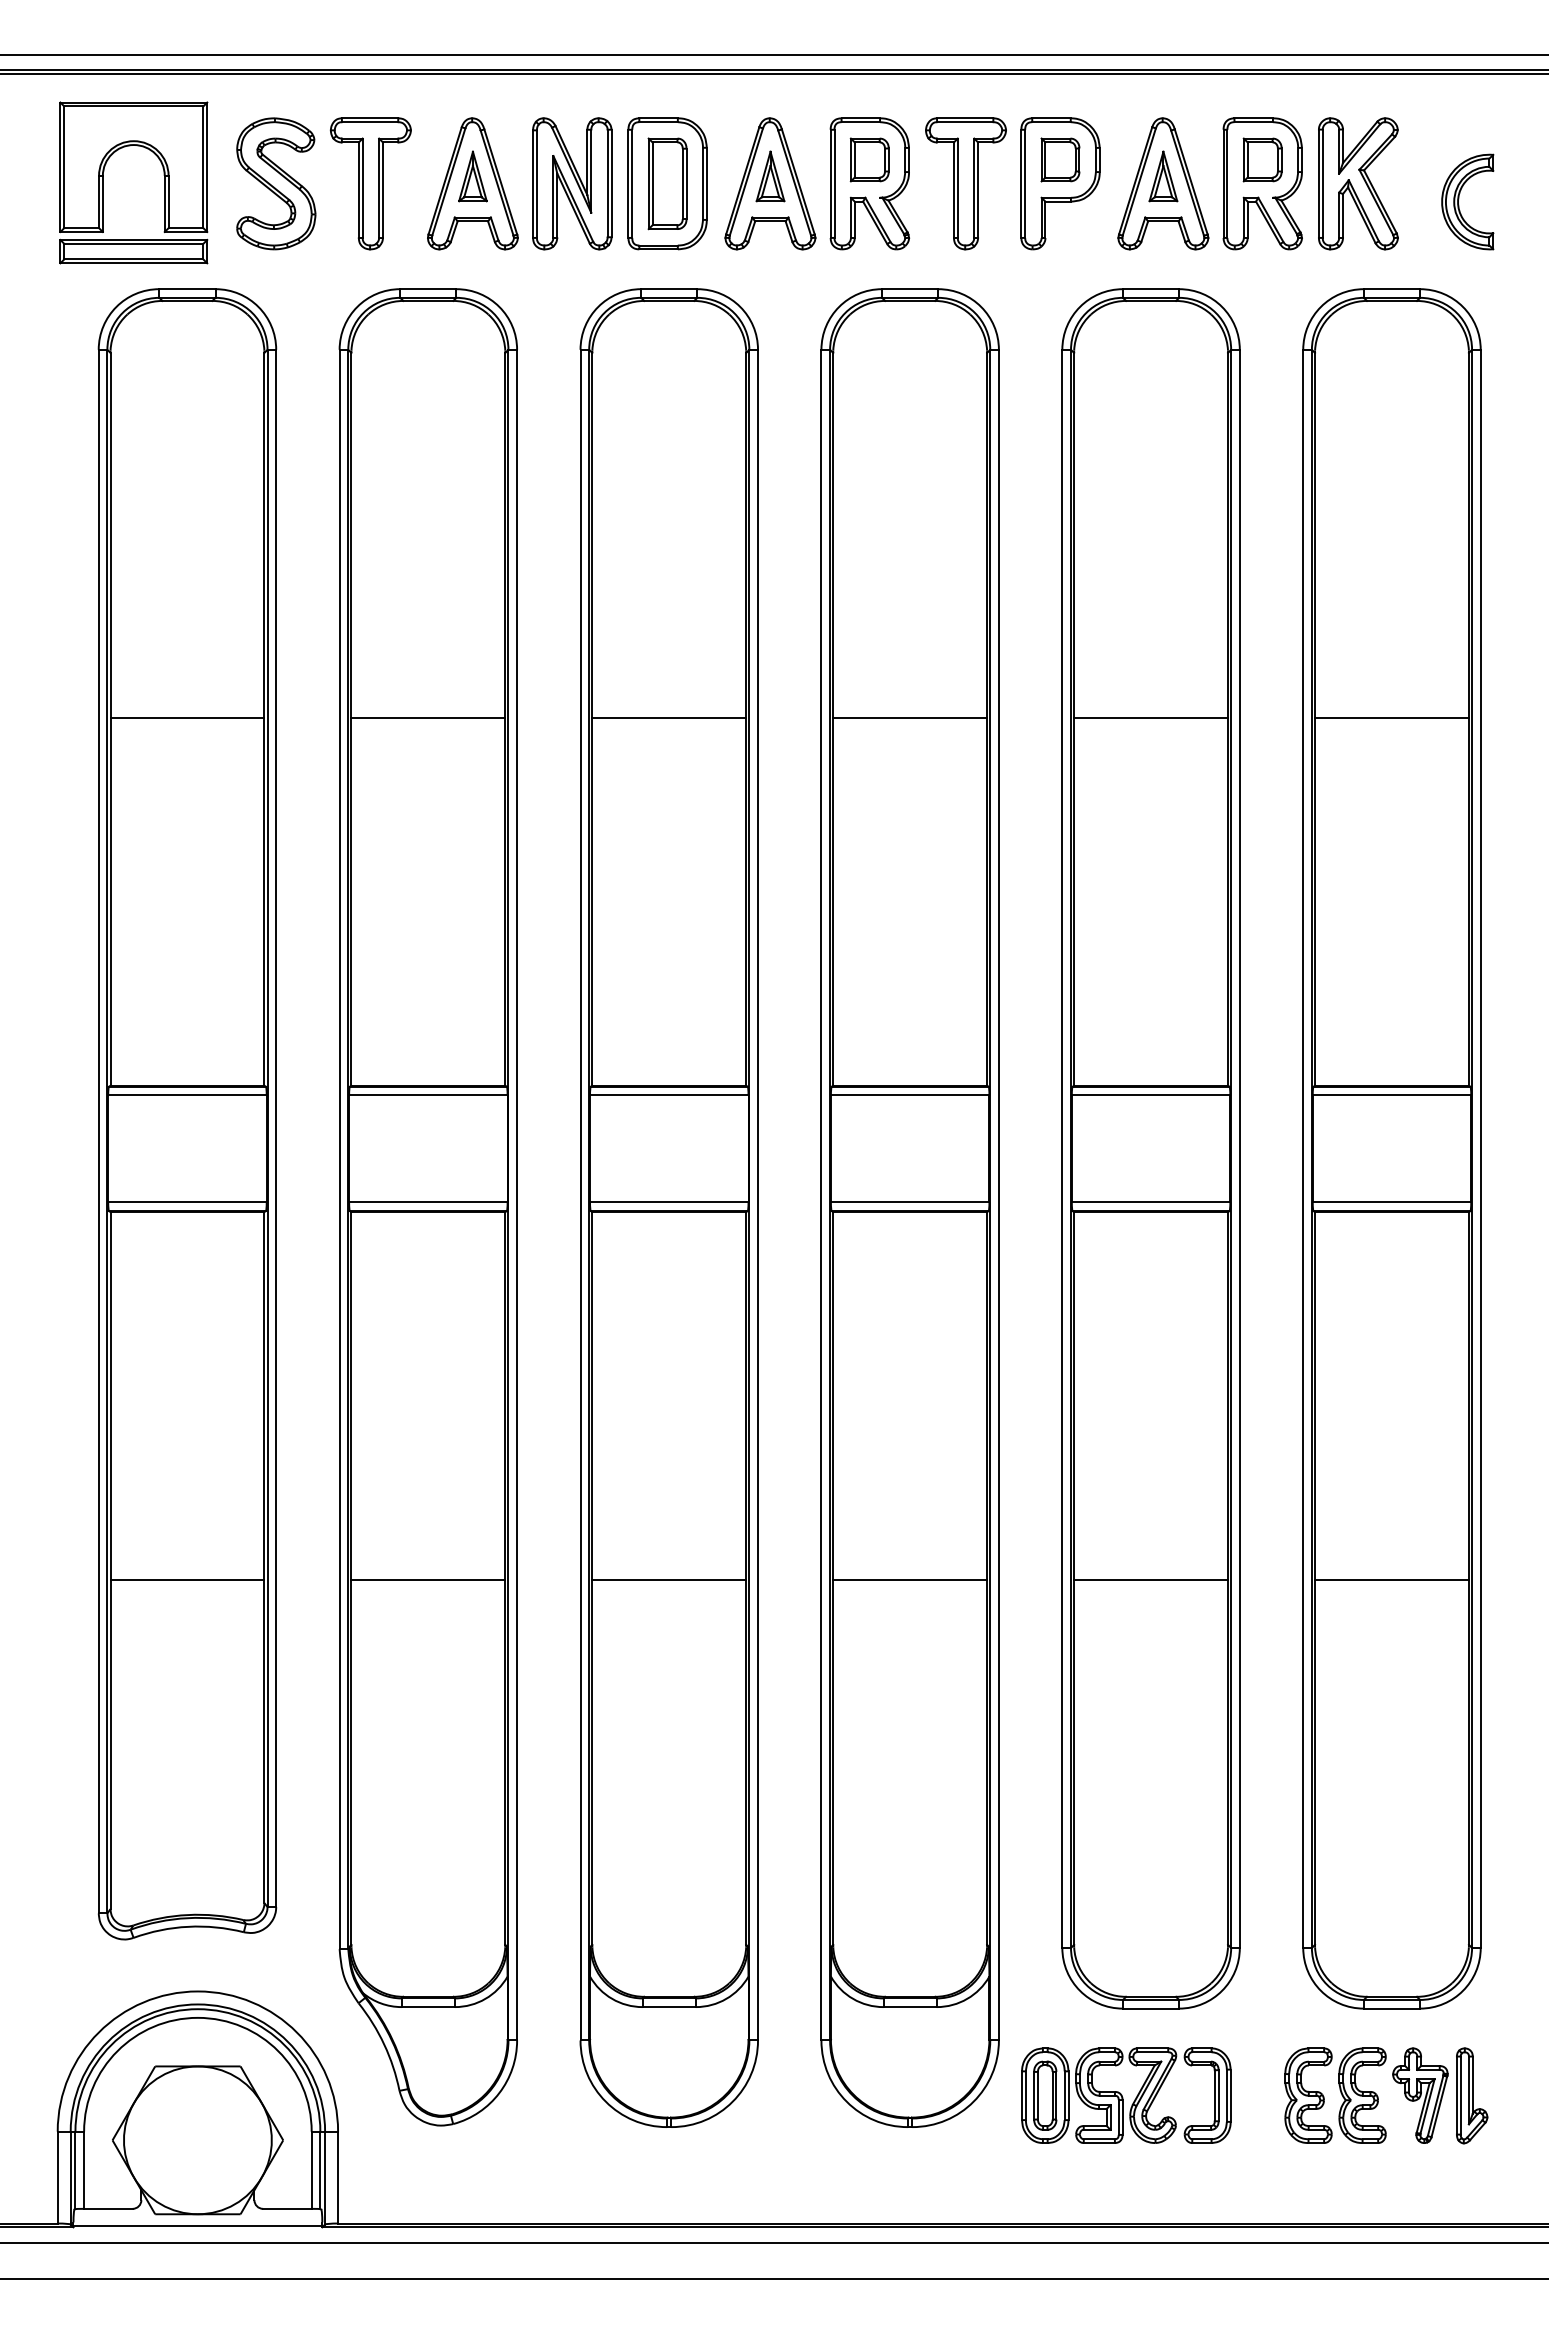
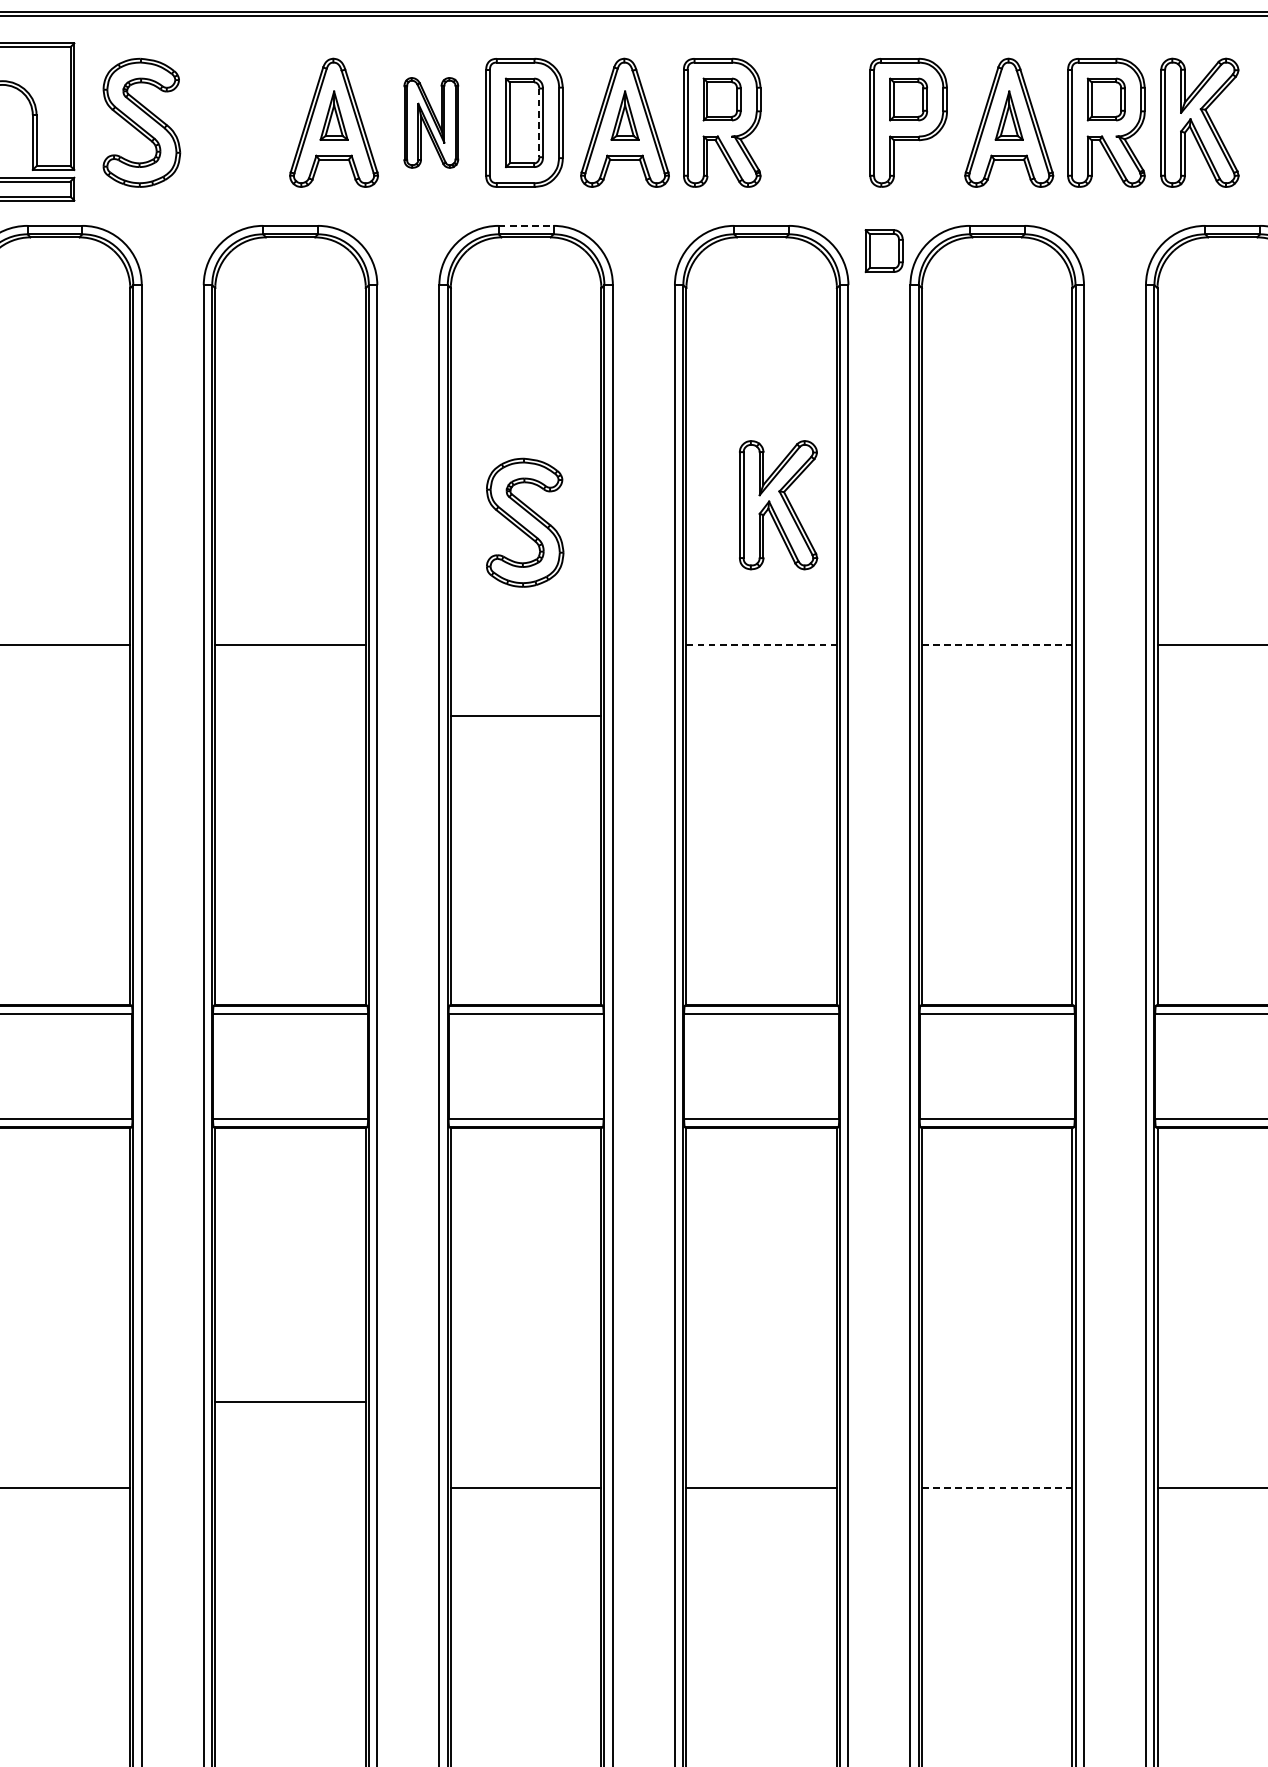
part: (370, 183) -> (233, 122), removed
part: (572, 183) -> (431, 122), size x0.7
part: (965, 183) -> (815, 122), removed
line: (682, 184) -> (539, 123), solid -> dashed
line: (669, 289) -> (526, 226), solid -> dashed
part: (1035, 314) -> (884, 250), added
part: (927, 574) -> (778, 504), added
part: (668, 592) -> (525, 522), added
line: (669, 718) -> (526, 716), moved
line: (910, 718) -> (761, 645), solid -> dashed
line: (1151, 718) -> (997, 645), solid -> dashed
line: (428, 1579) -> (290, 1401), moved
line: (1151, 1579) -> (997, 1487), solid -> dashed

